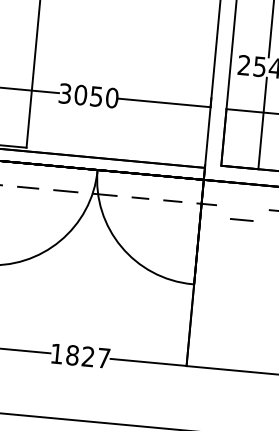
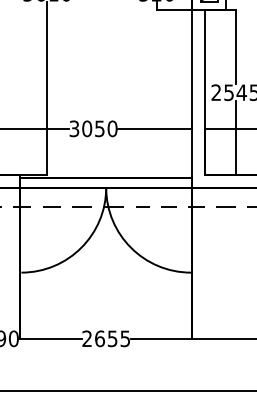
line: (241, 218) -> (225, 206), moved
text: (80, 355) -> (106, 338), 1827 -> 2655

